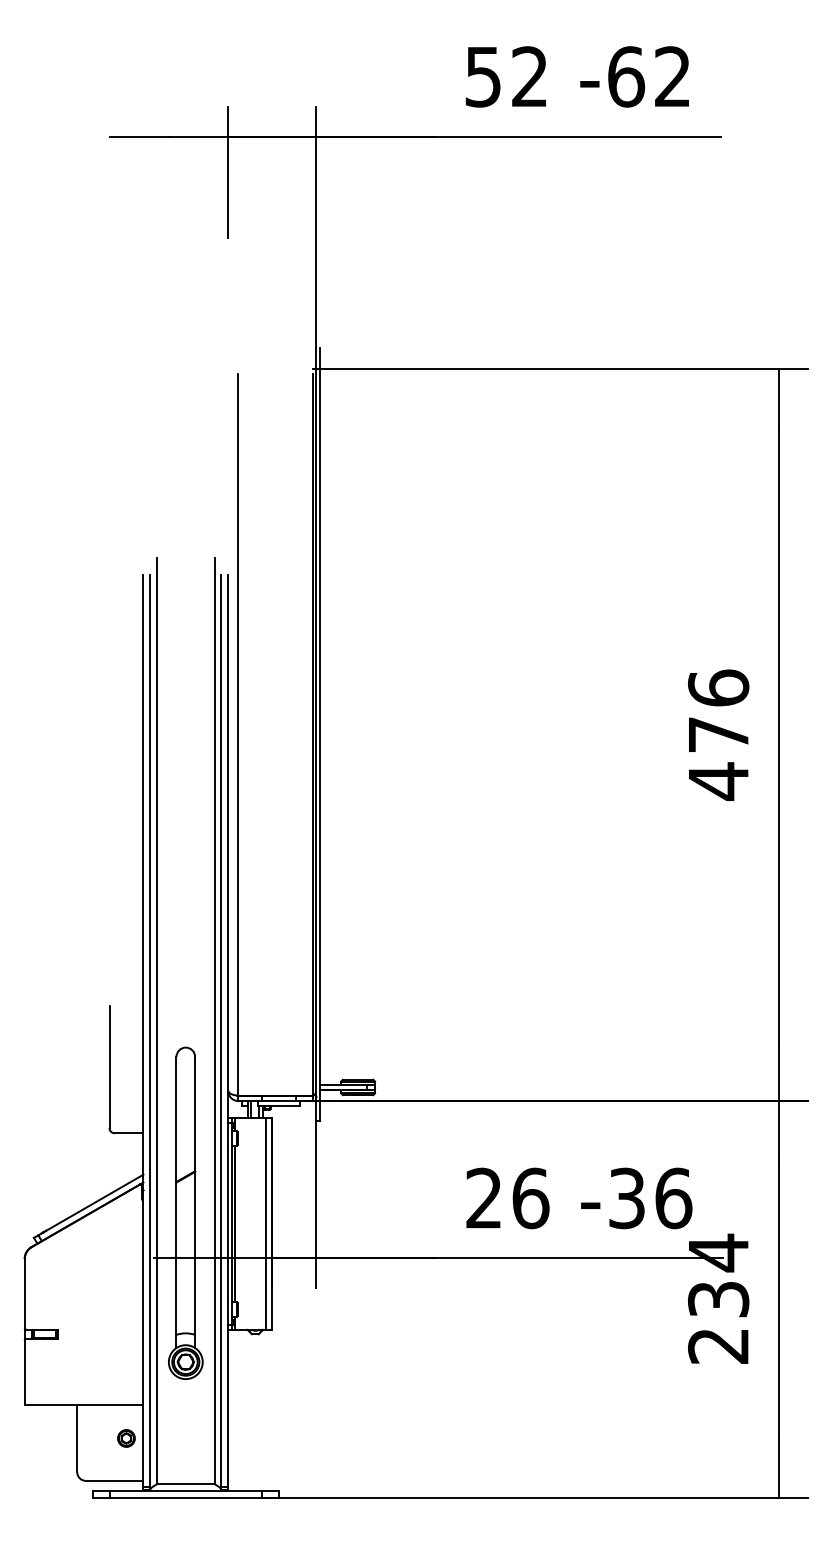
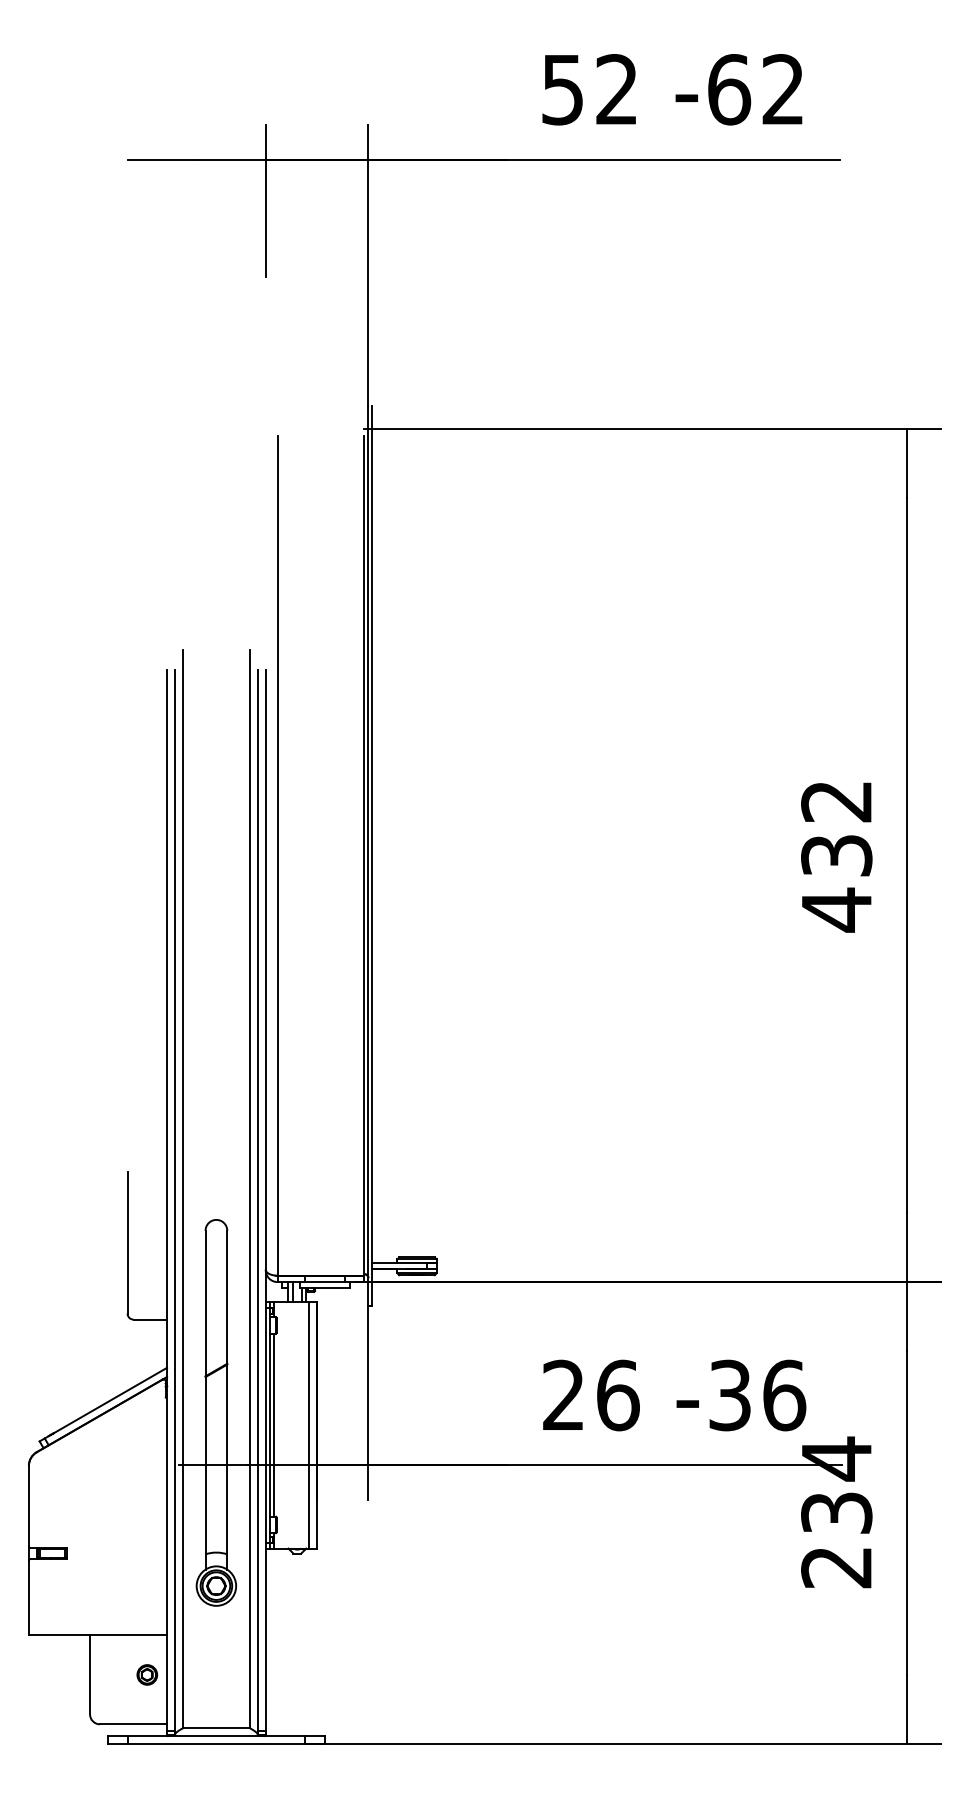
text: (718, 710) -> (836, 827), 476 -> 432

